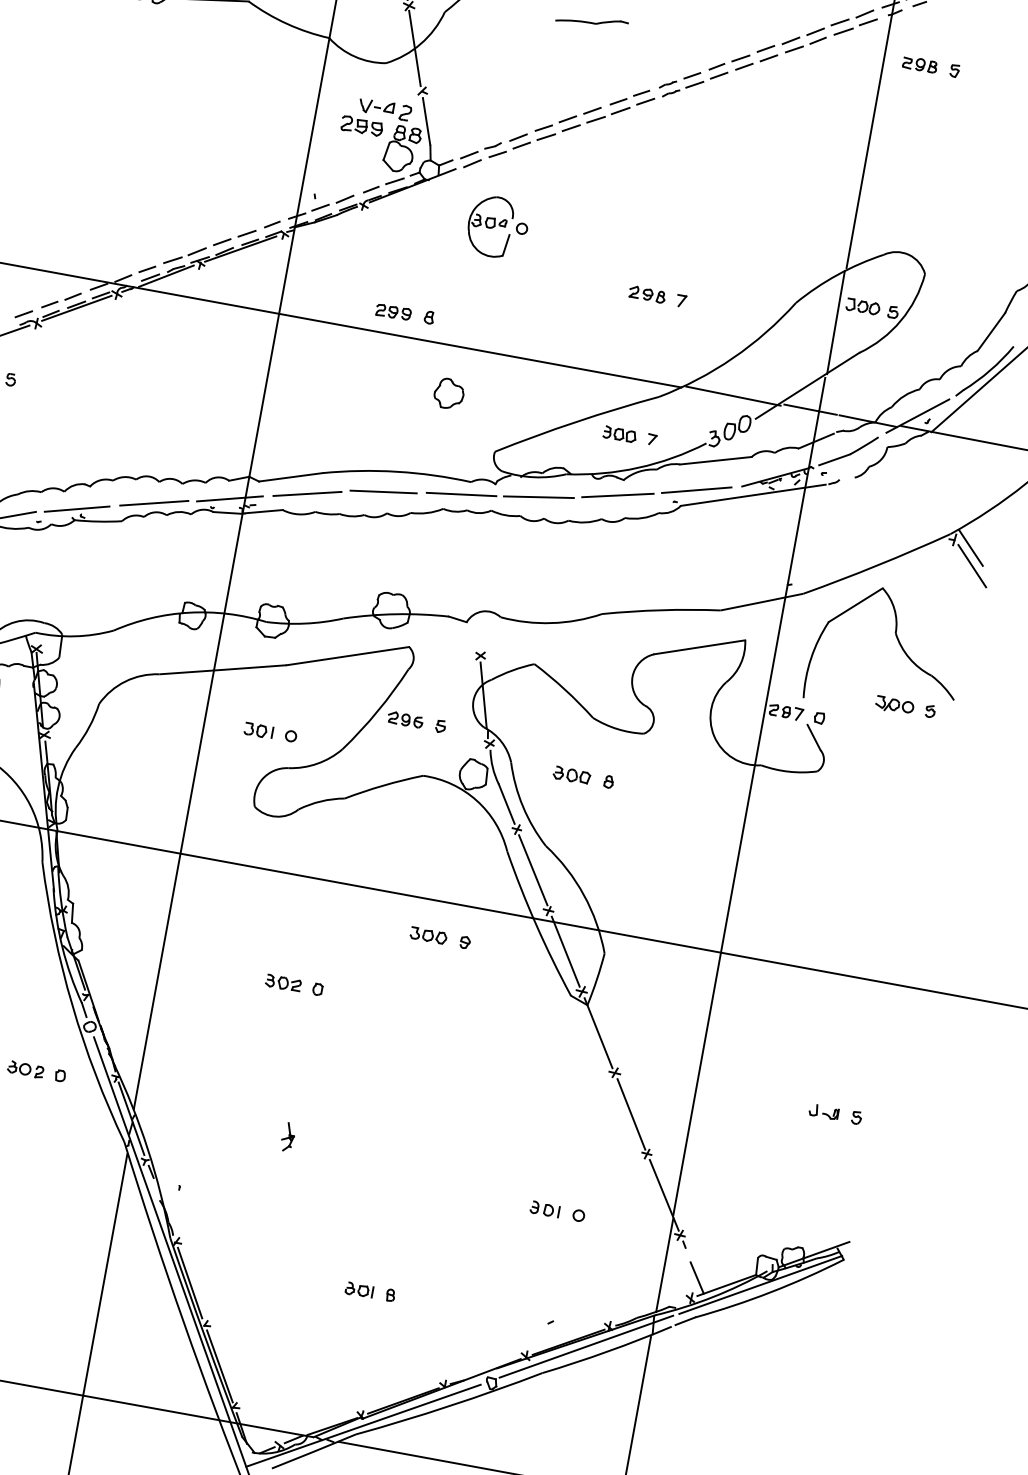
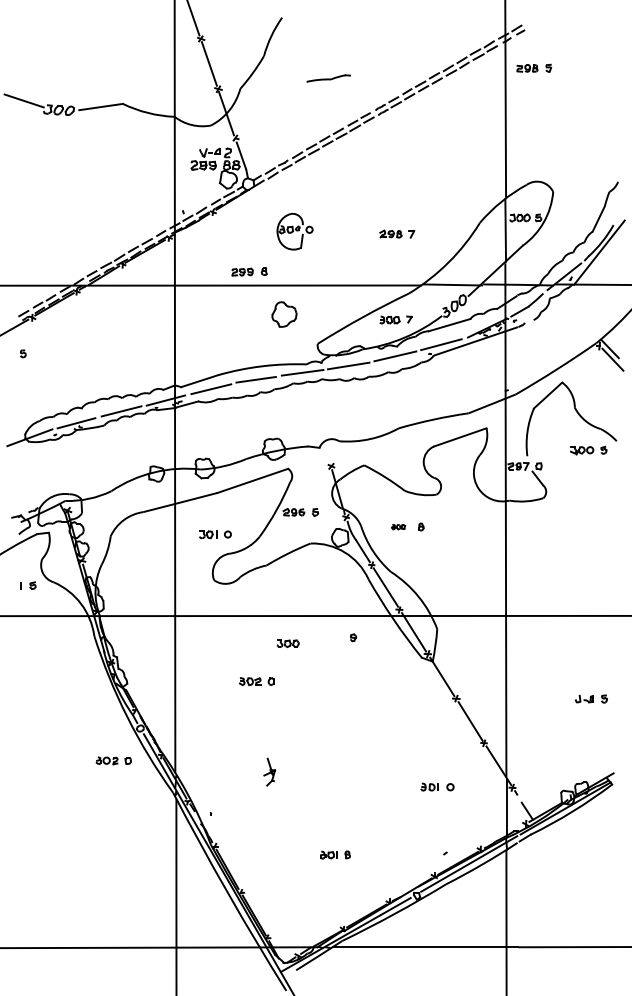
part: (496, 226) -> (294, 231), moved
part: (447, 393) -> (283, 314), size x1.4
part: (572, 774) -> (398, 526), size x0.6
part: (427, 935) -> (287, 643), moved
part: (287, 1137) -> (269, 772), size x1.6

